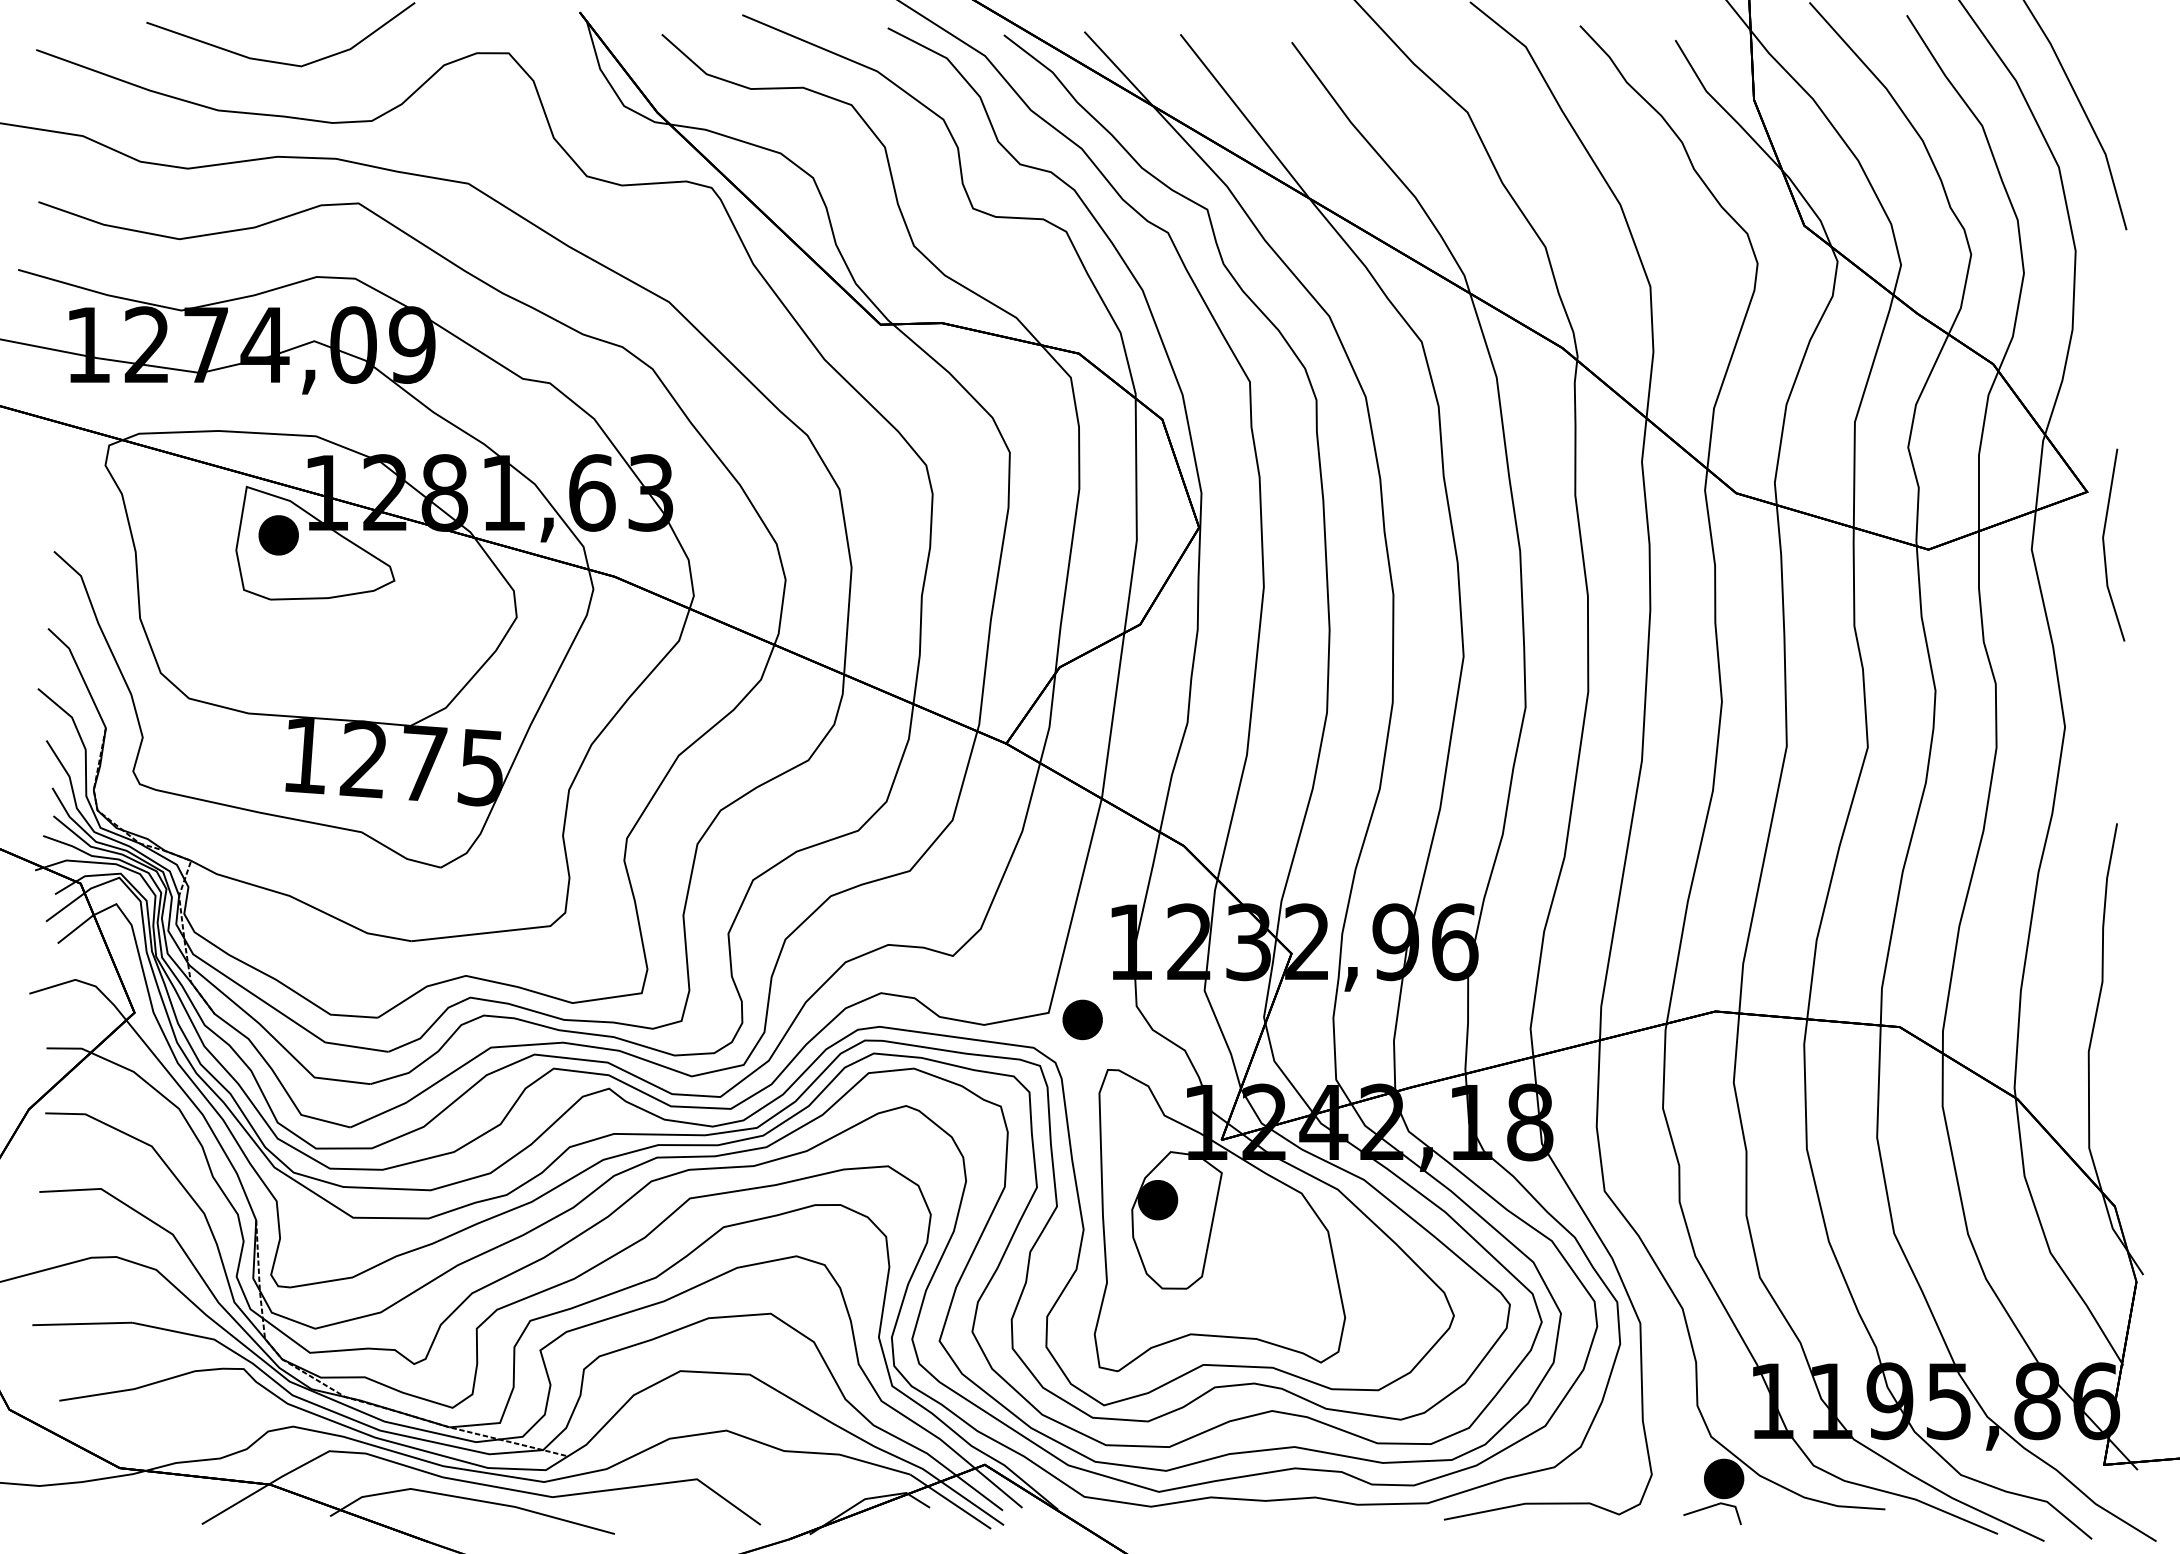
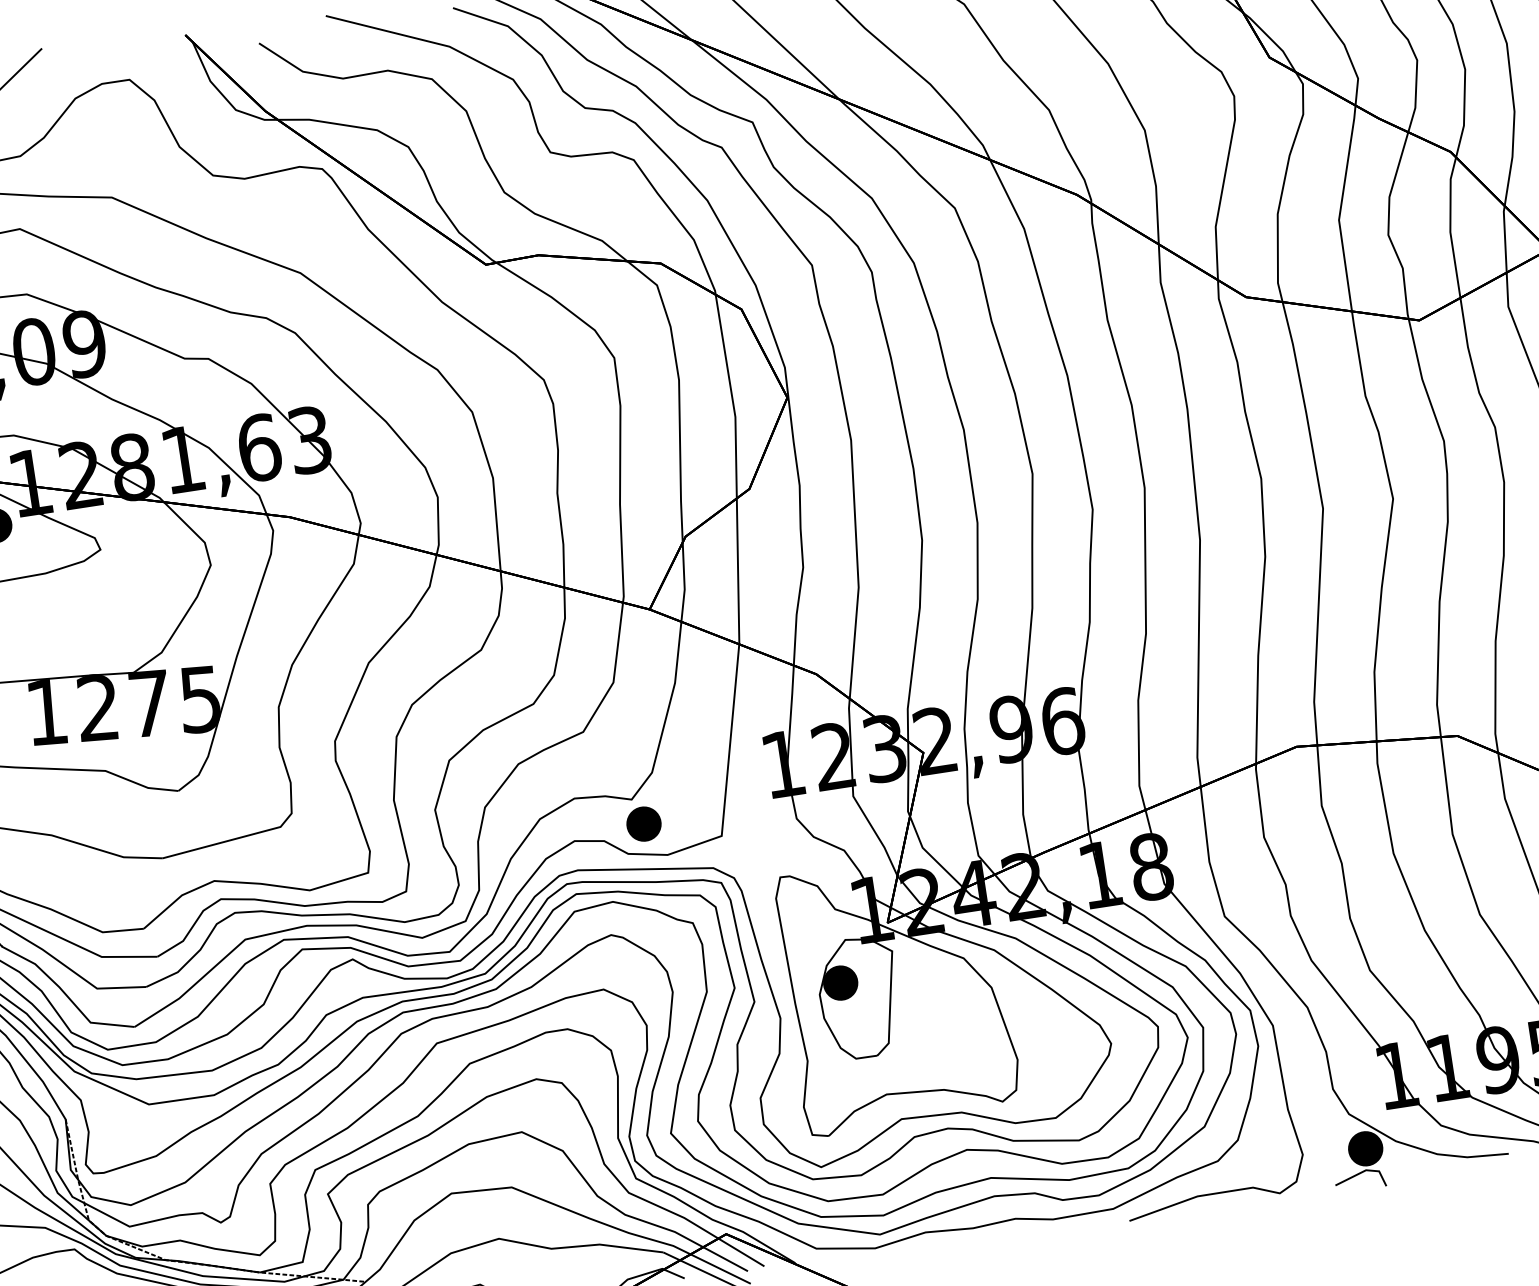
part: (1082, 1019) -> (643, 823), moved

